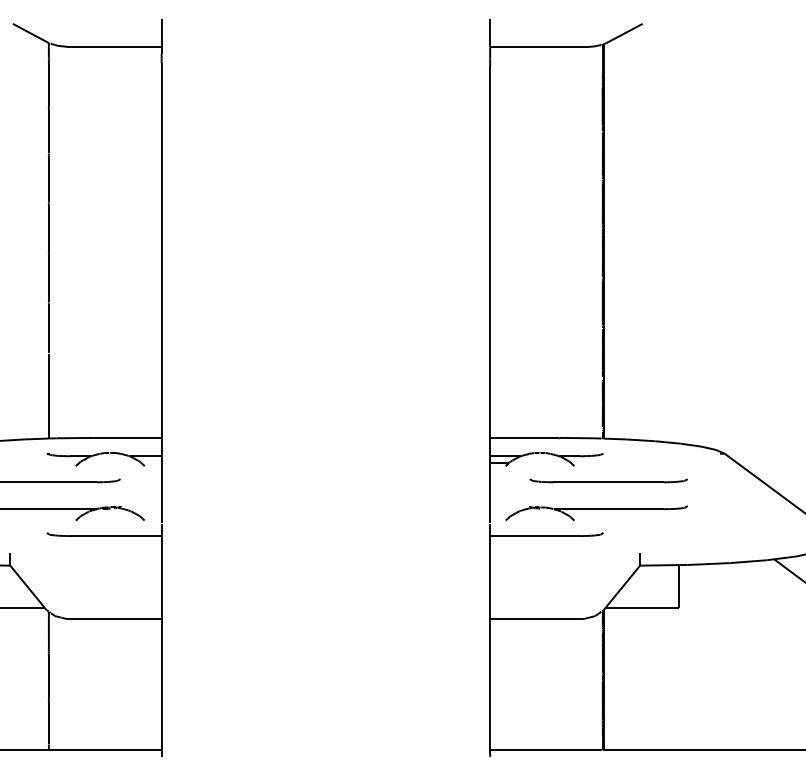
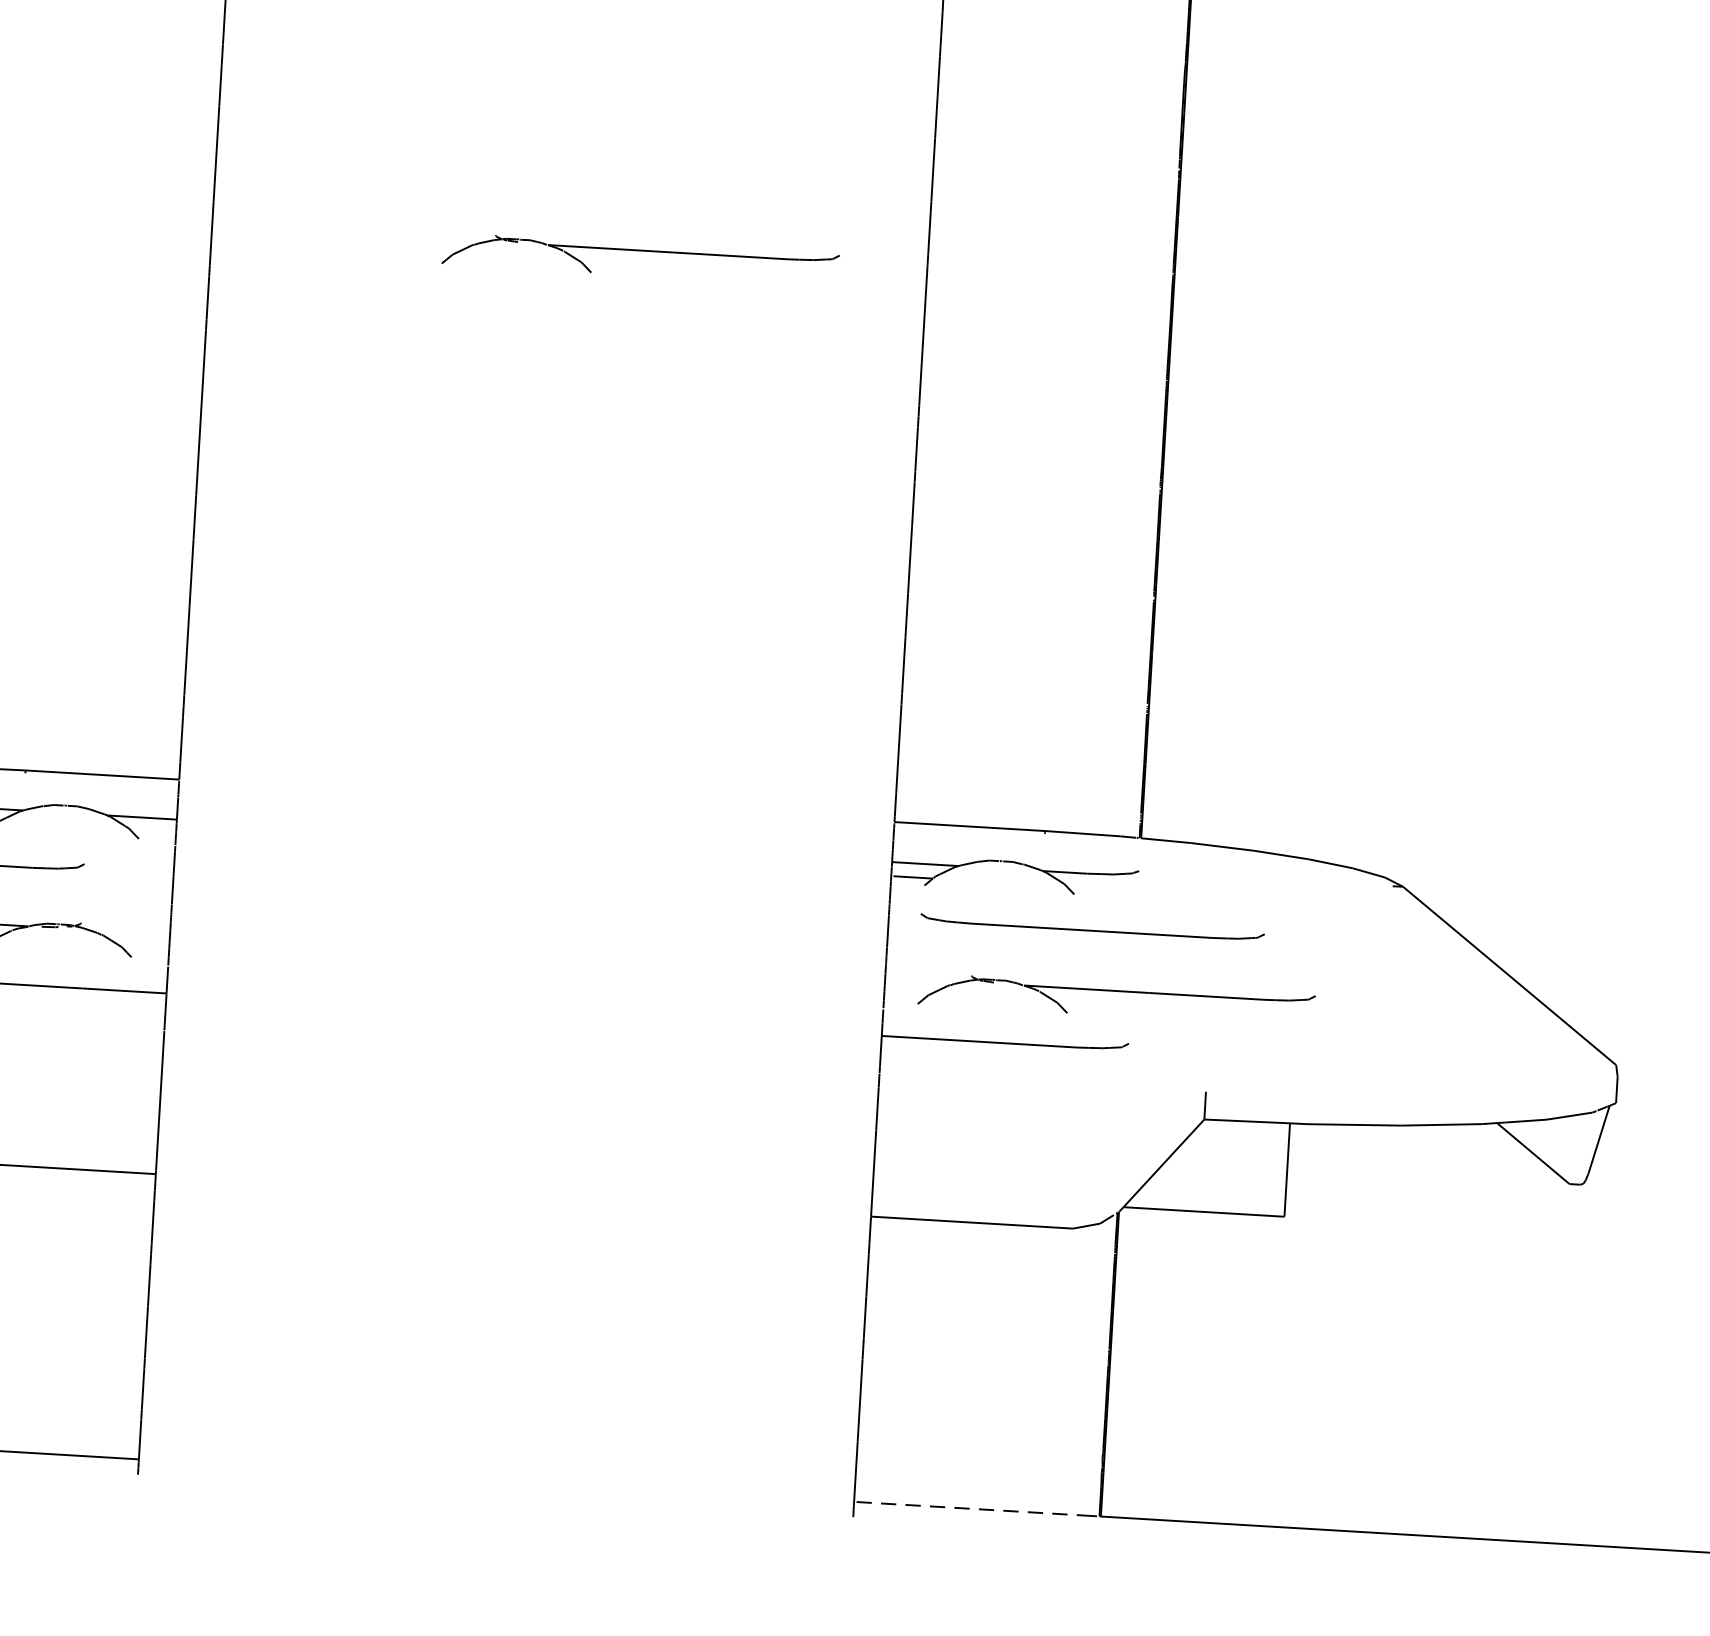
part: (358, 187) -> (640, 259), added
part: (608, 480) -> (1092, 926), moved
line: (544, 750) -> (972, 1509), solid -> dashed

